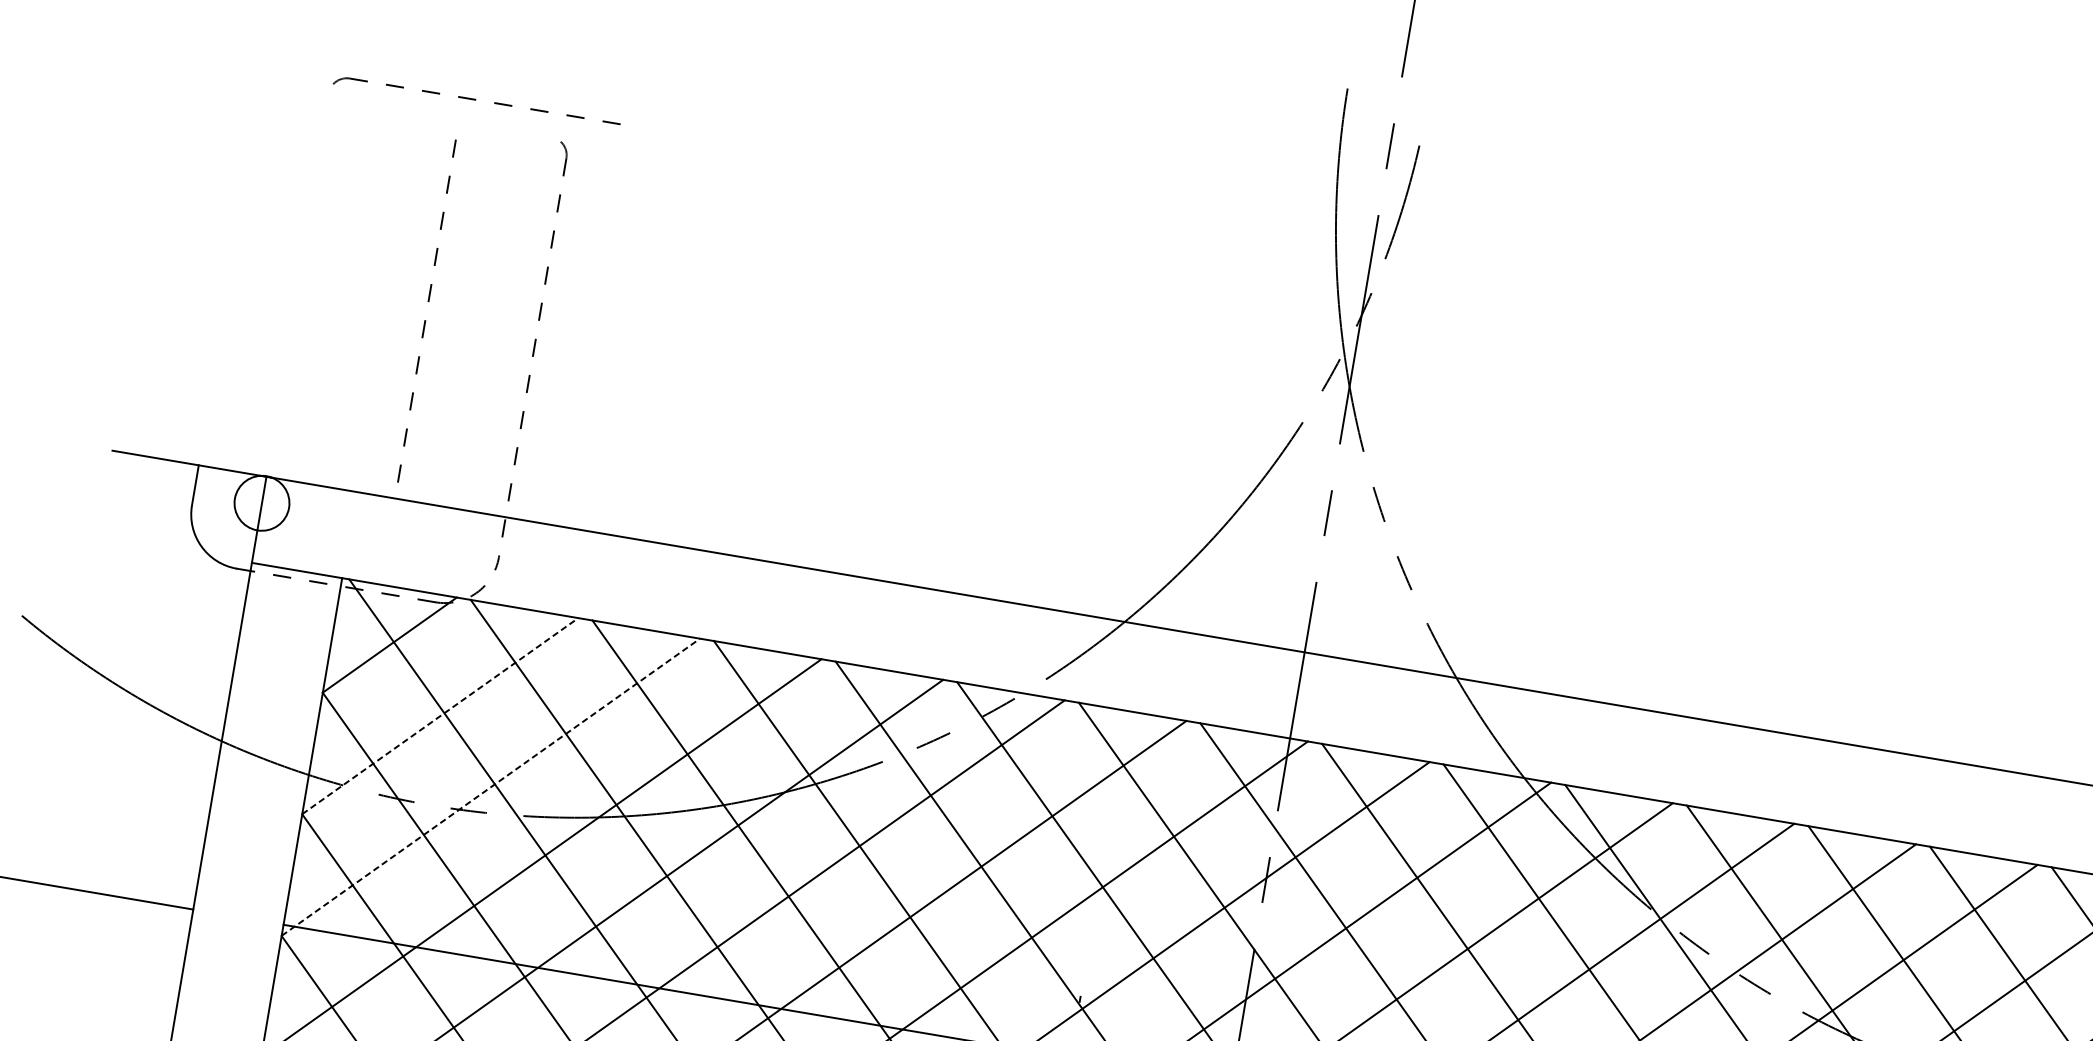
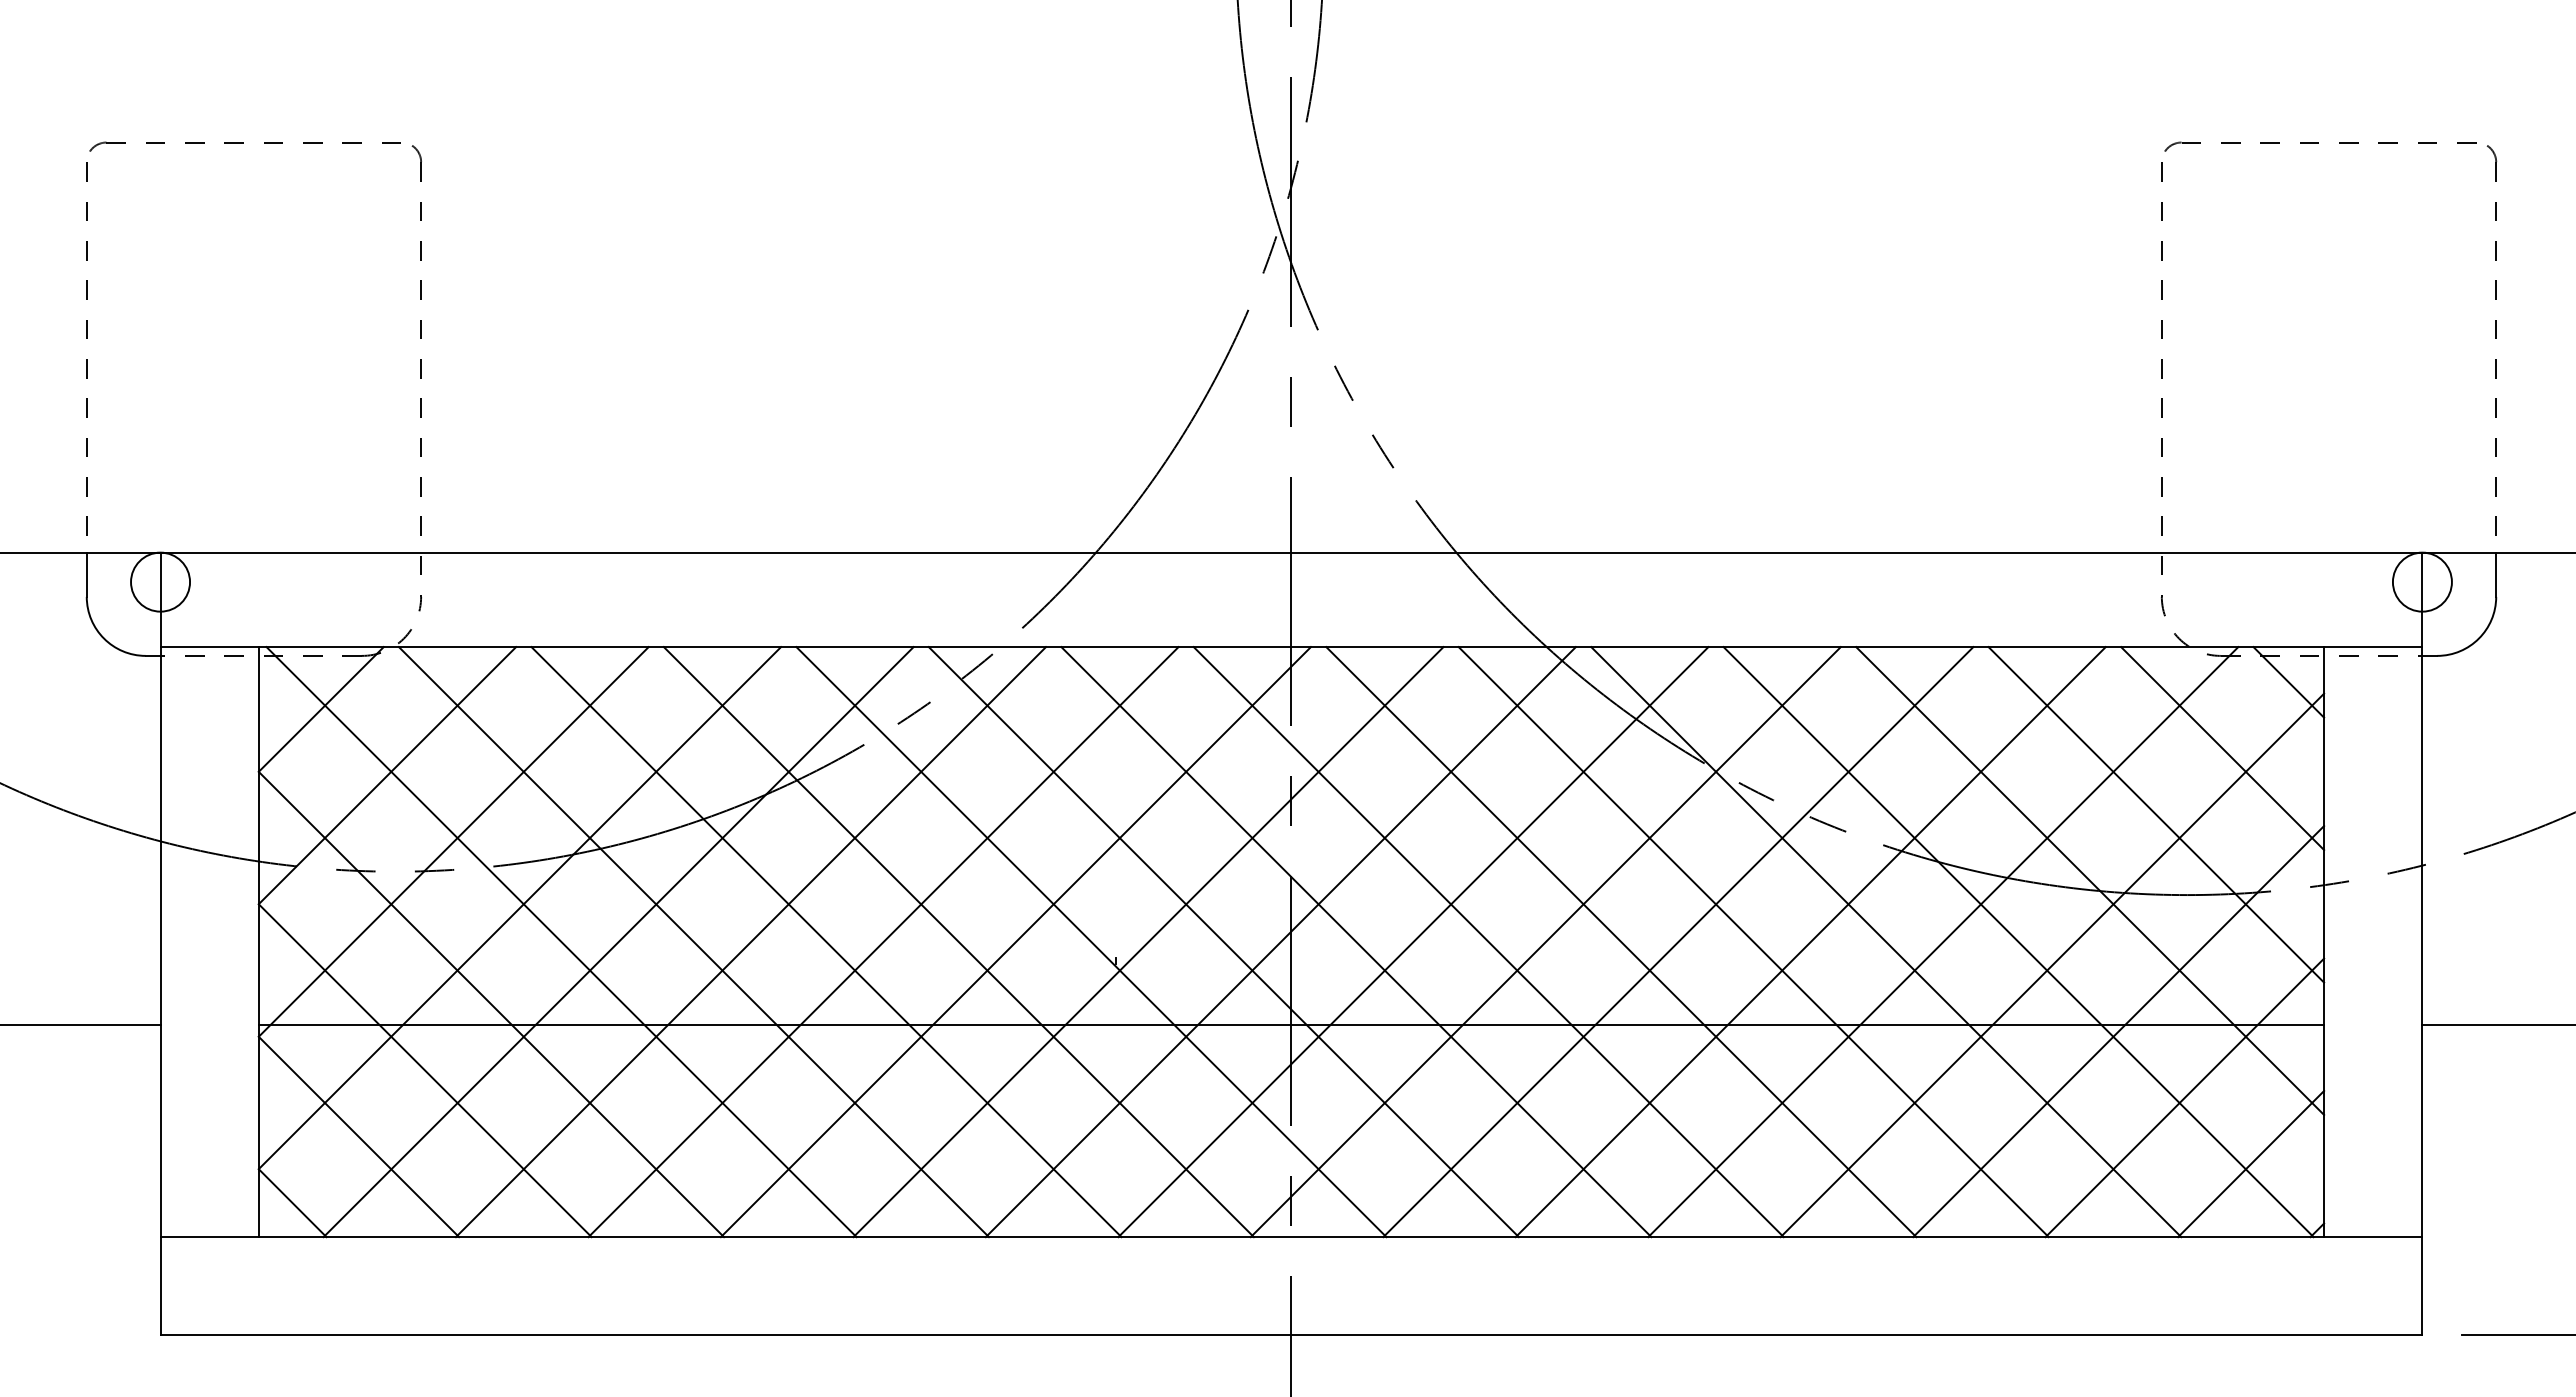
part: (475, 103) -> (244, 146), moved
line: (428, 301) -> (86, 338), moved
line: (440, 716) -> (387, 775), dashed -> solid
line: (490, 786) -> (453, 841), dashed -> solid

